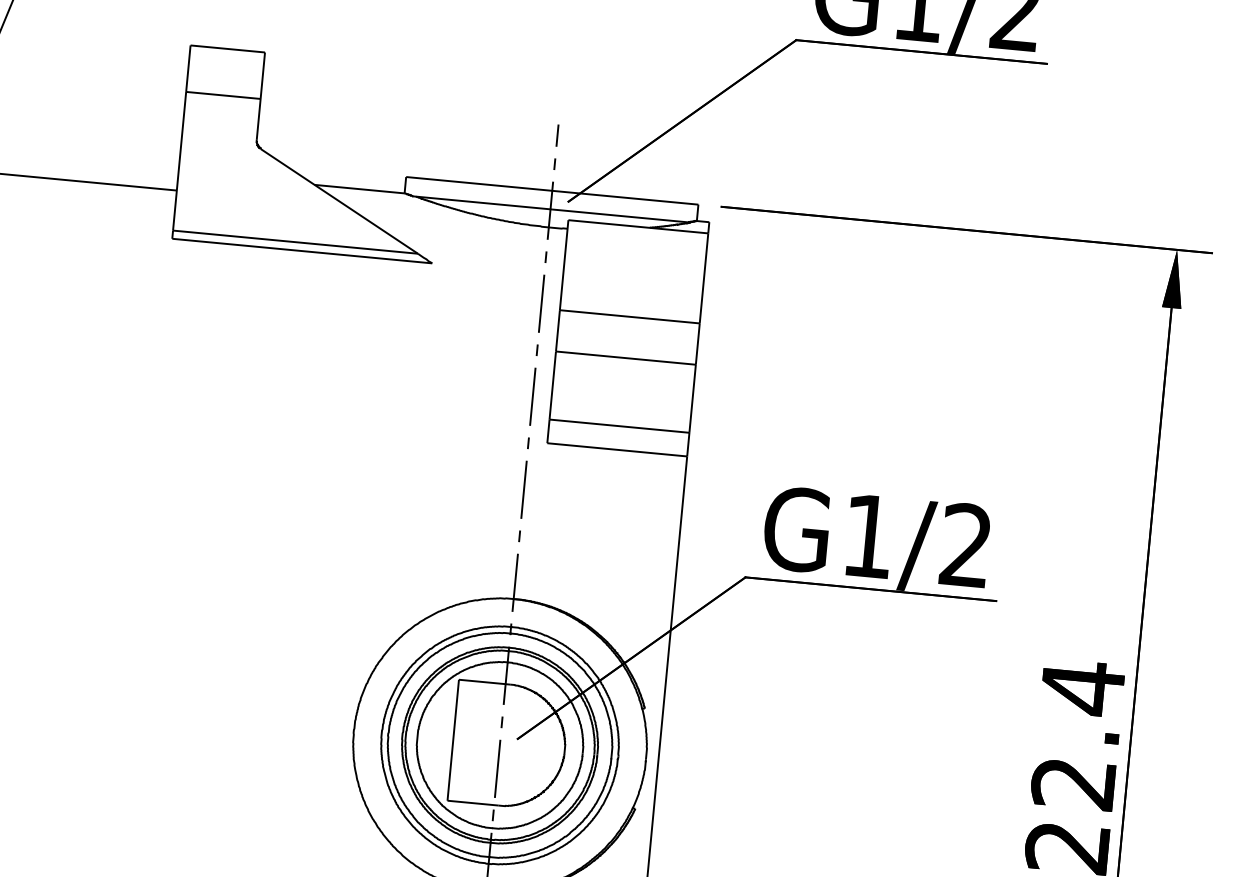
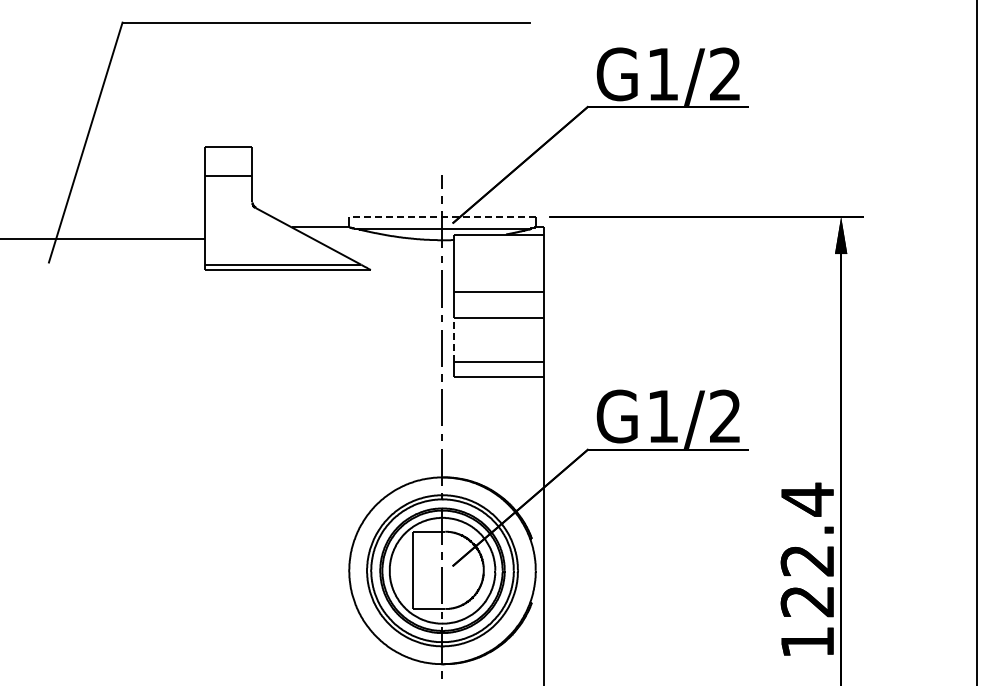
line: (550, 189) -> (441, 216), solid -> dashed
line: (552, 386) -> (454, 340), solid -> dashed

